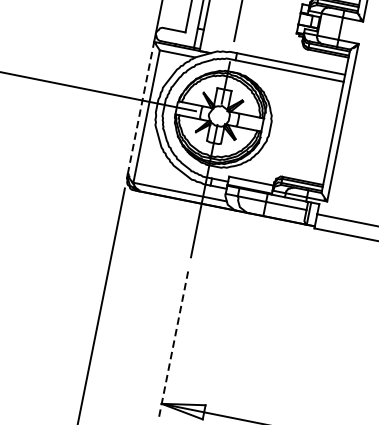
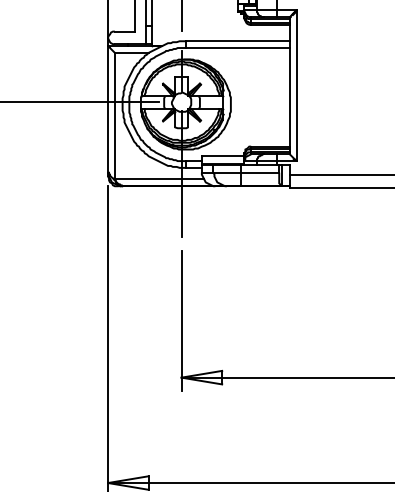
line: (141, 107) -> (108, 108), dashed -> solid
line: (173, 345) -> (181, 321), dashed -> solid

